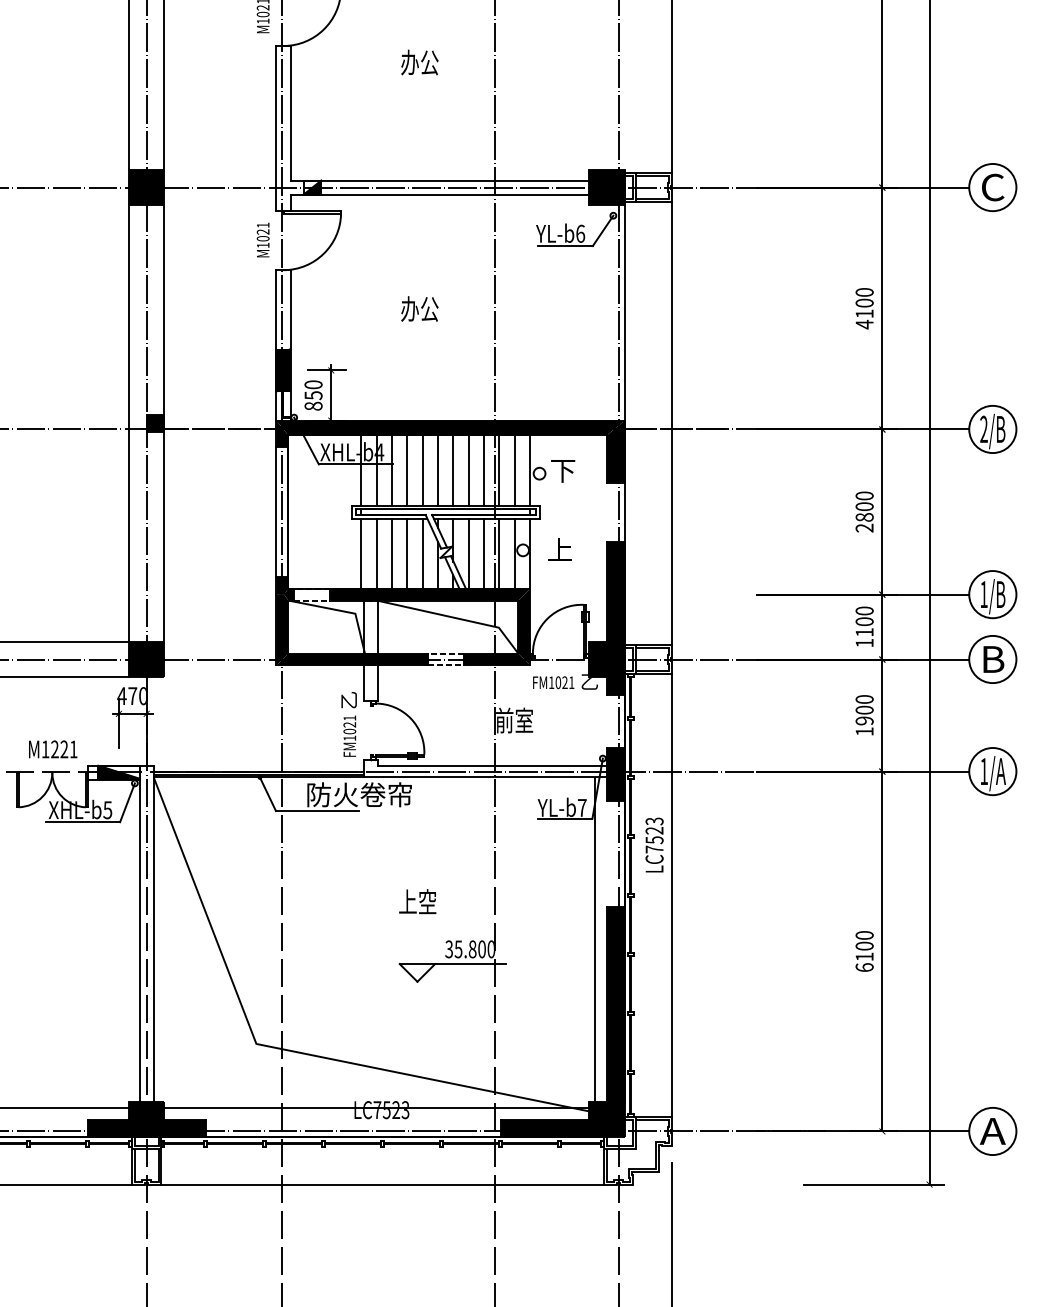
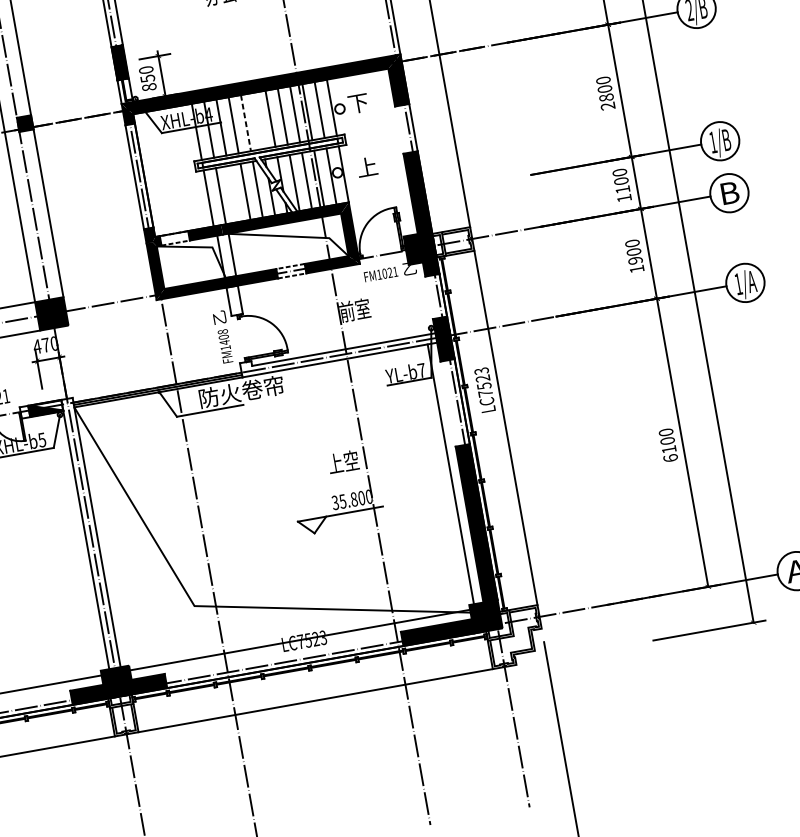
line: (422, 470) -> (245, 123), solid -> dashed
line: (438, 470) -> (258, 120), removed
line: (392, 553) -> (233, 193), removed
text: (349, 724) -> (223, 337), FM1021 -> FM1408
text: (417, 901) -> (343, 461), moved

